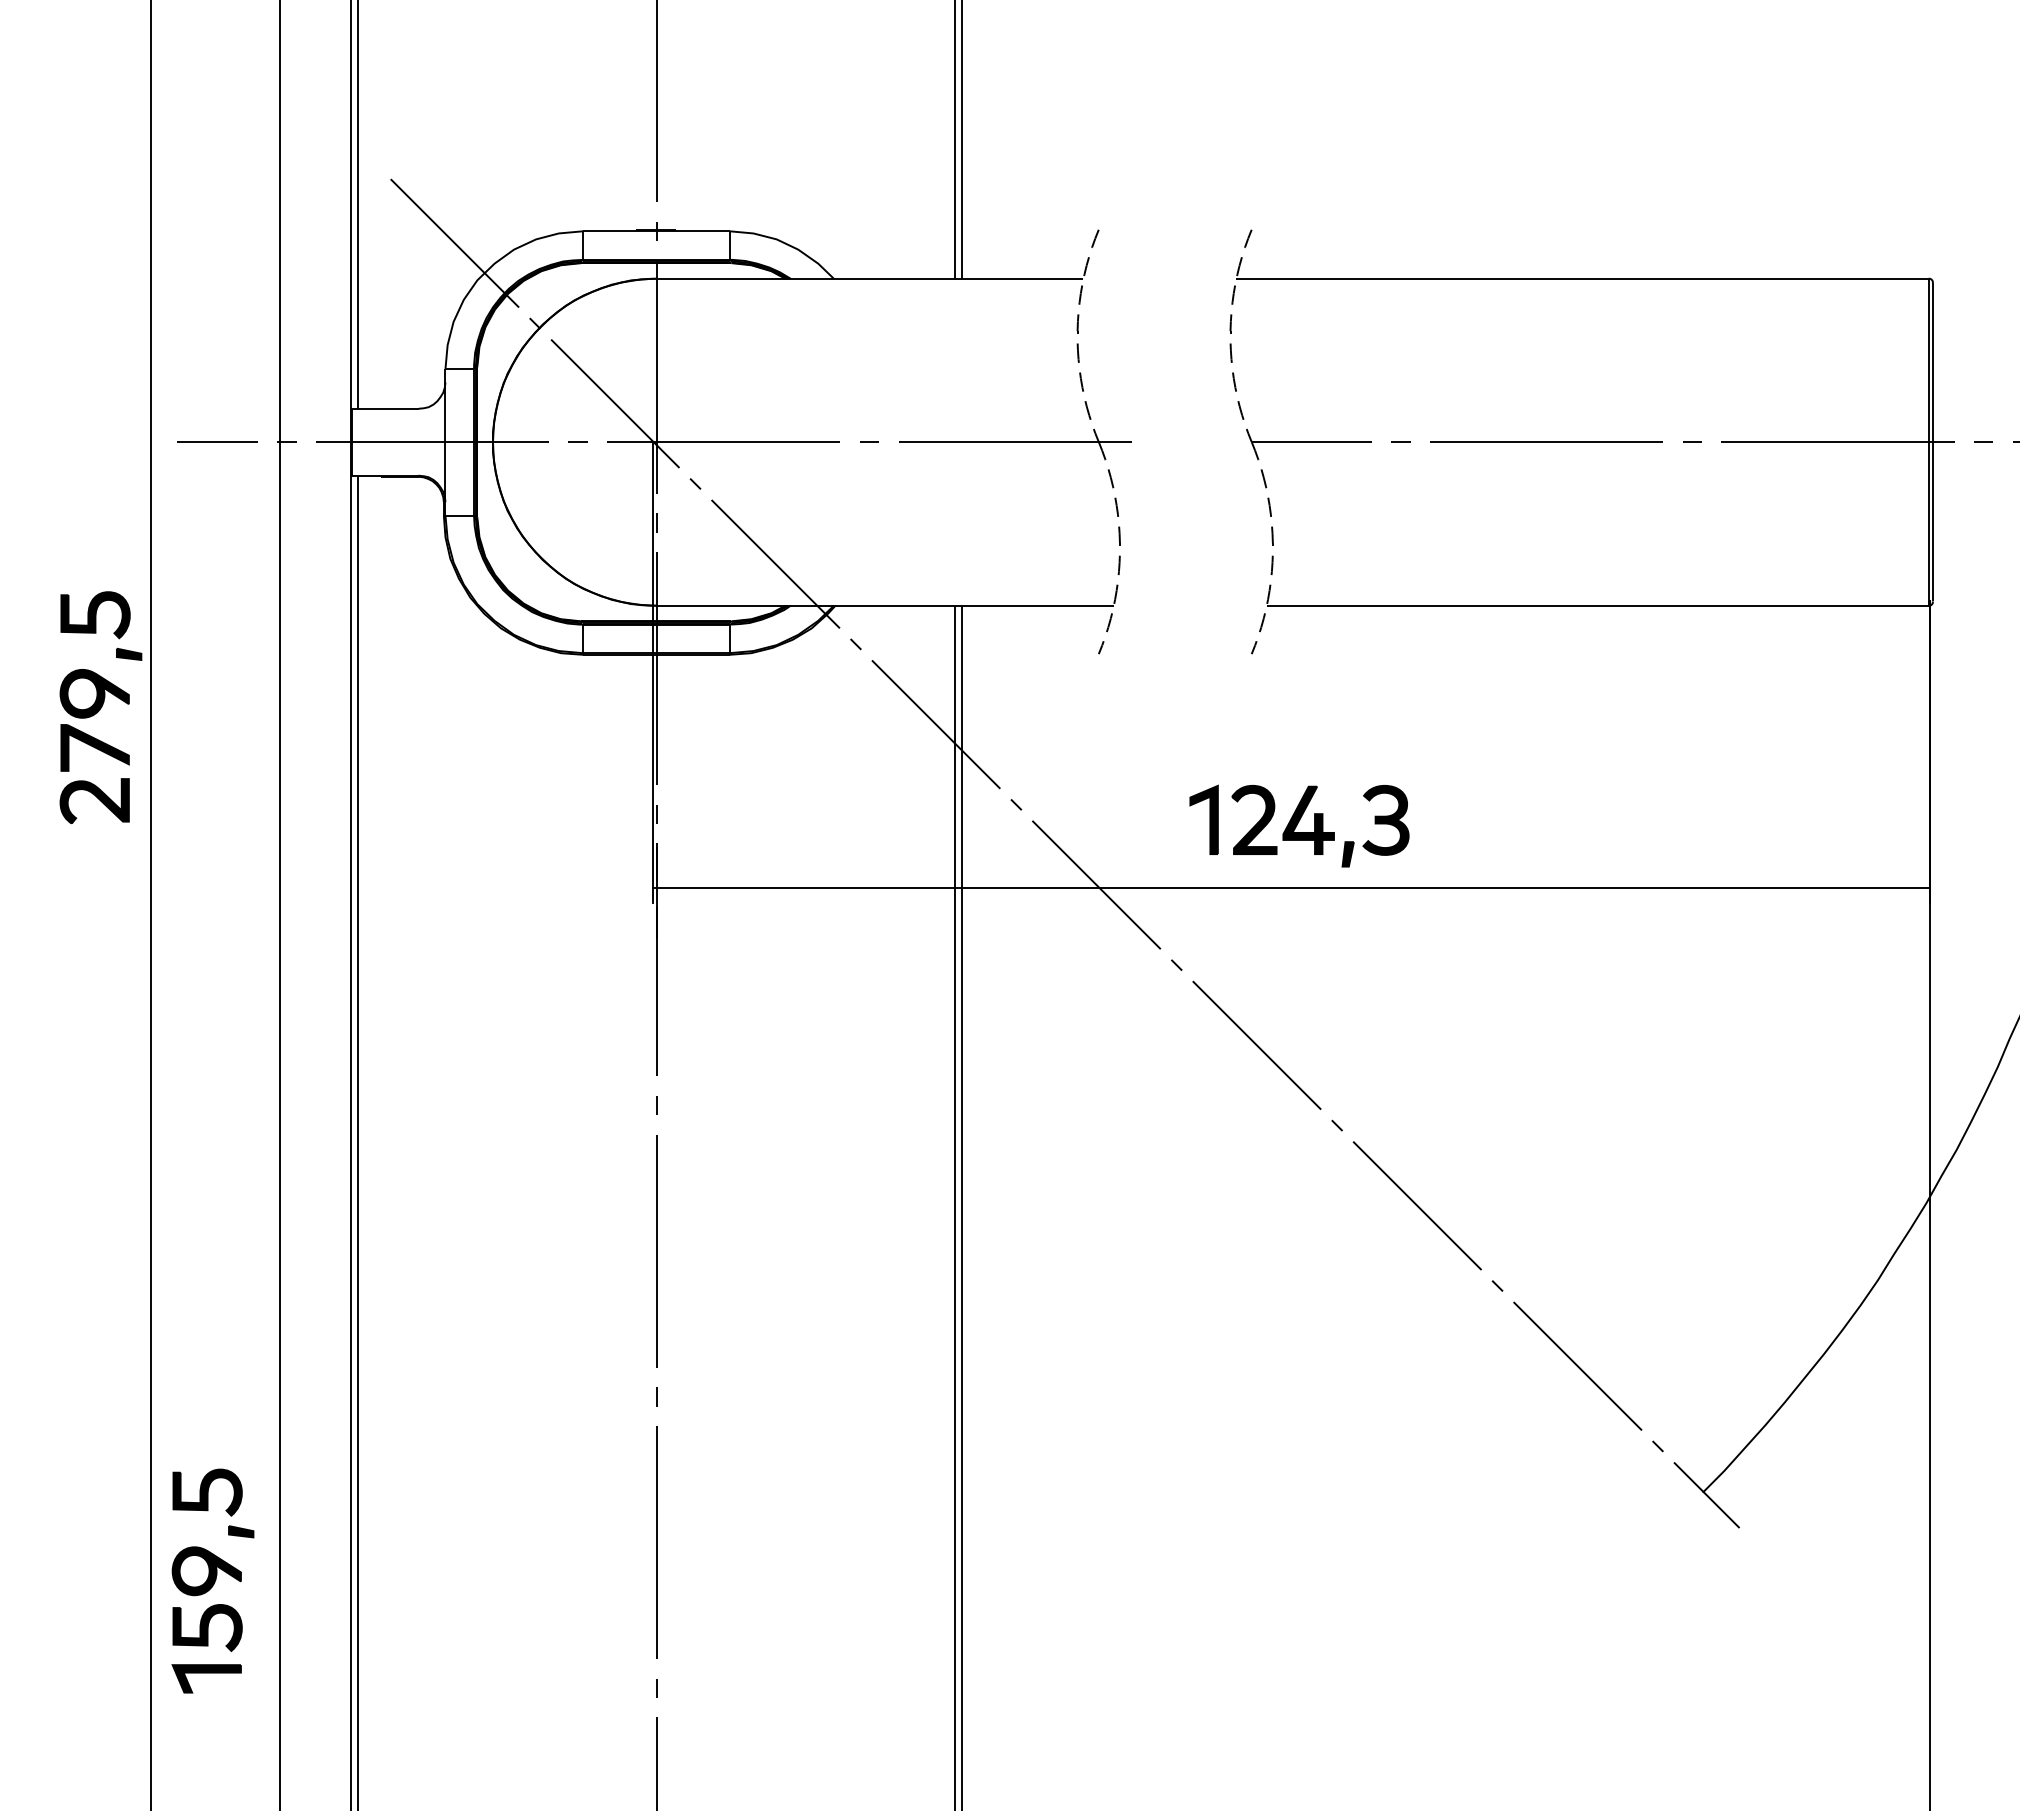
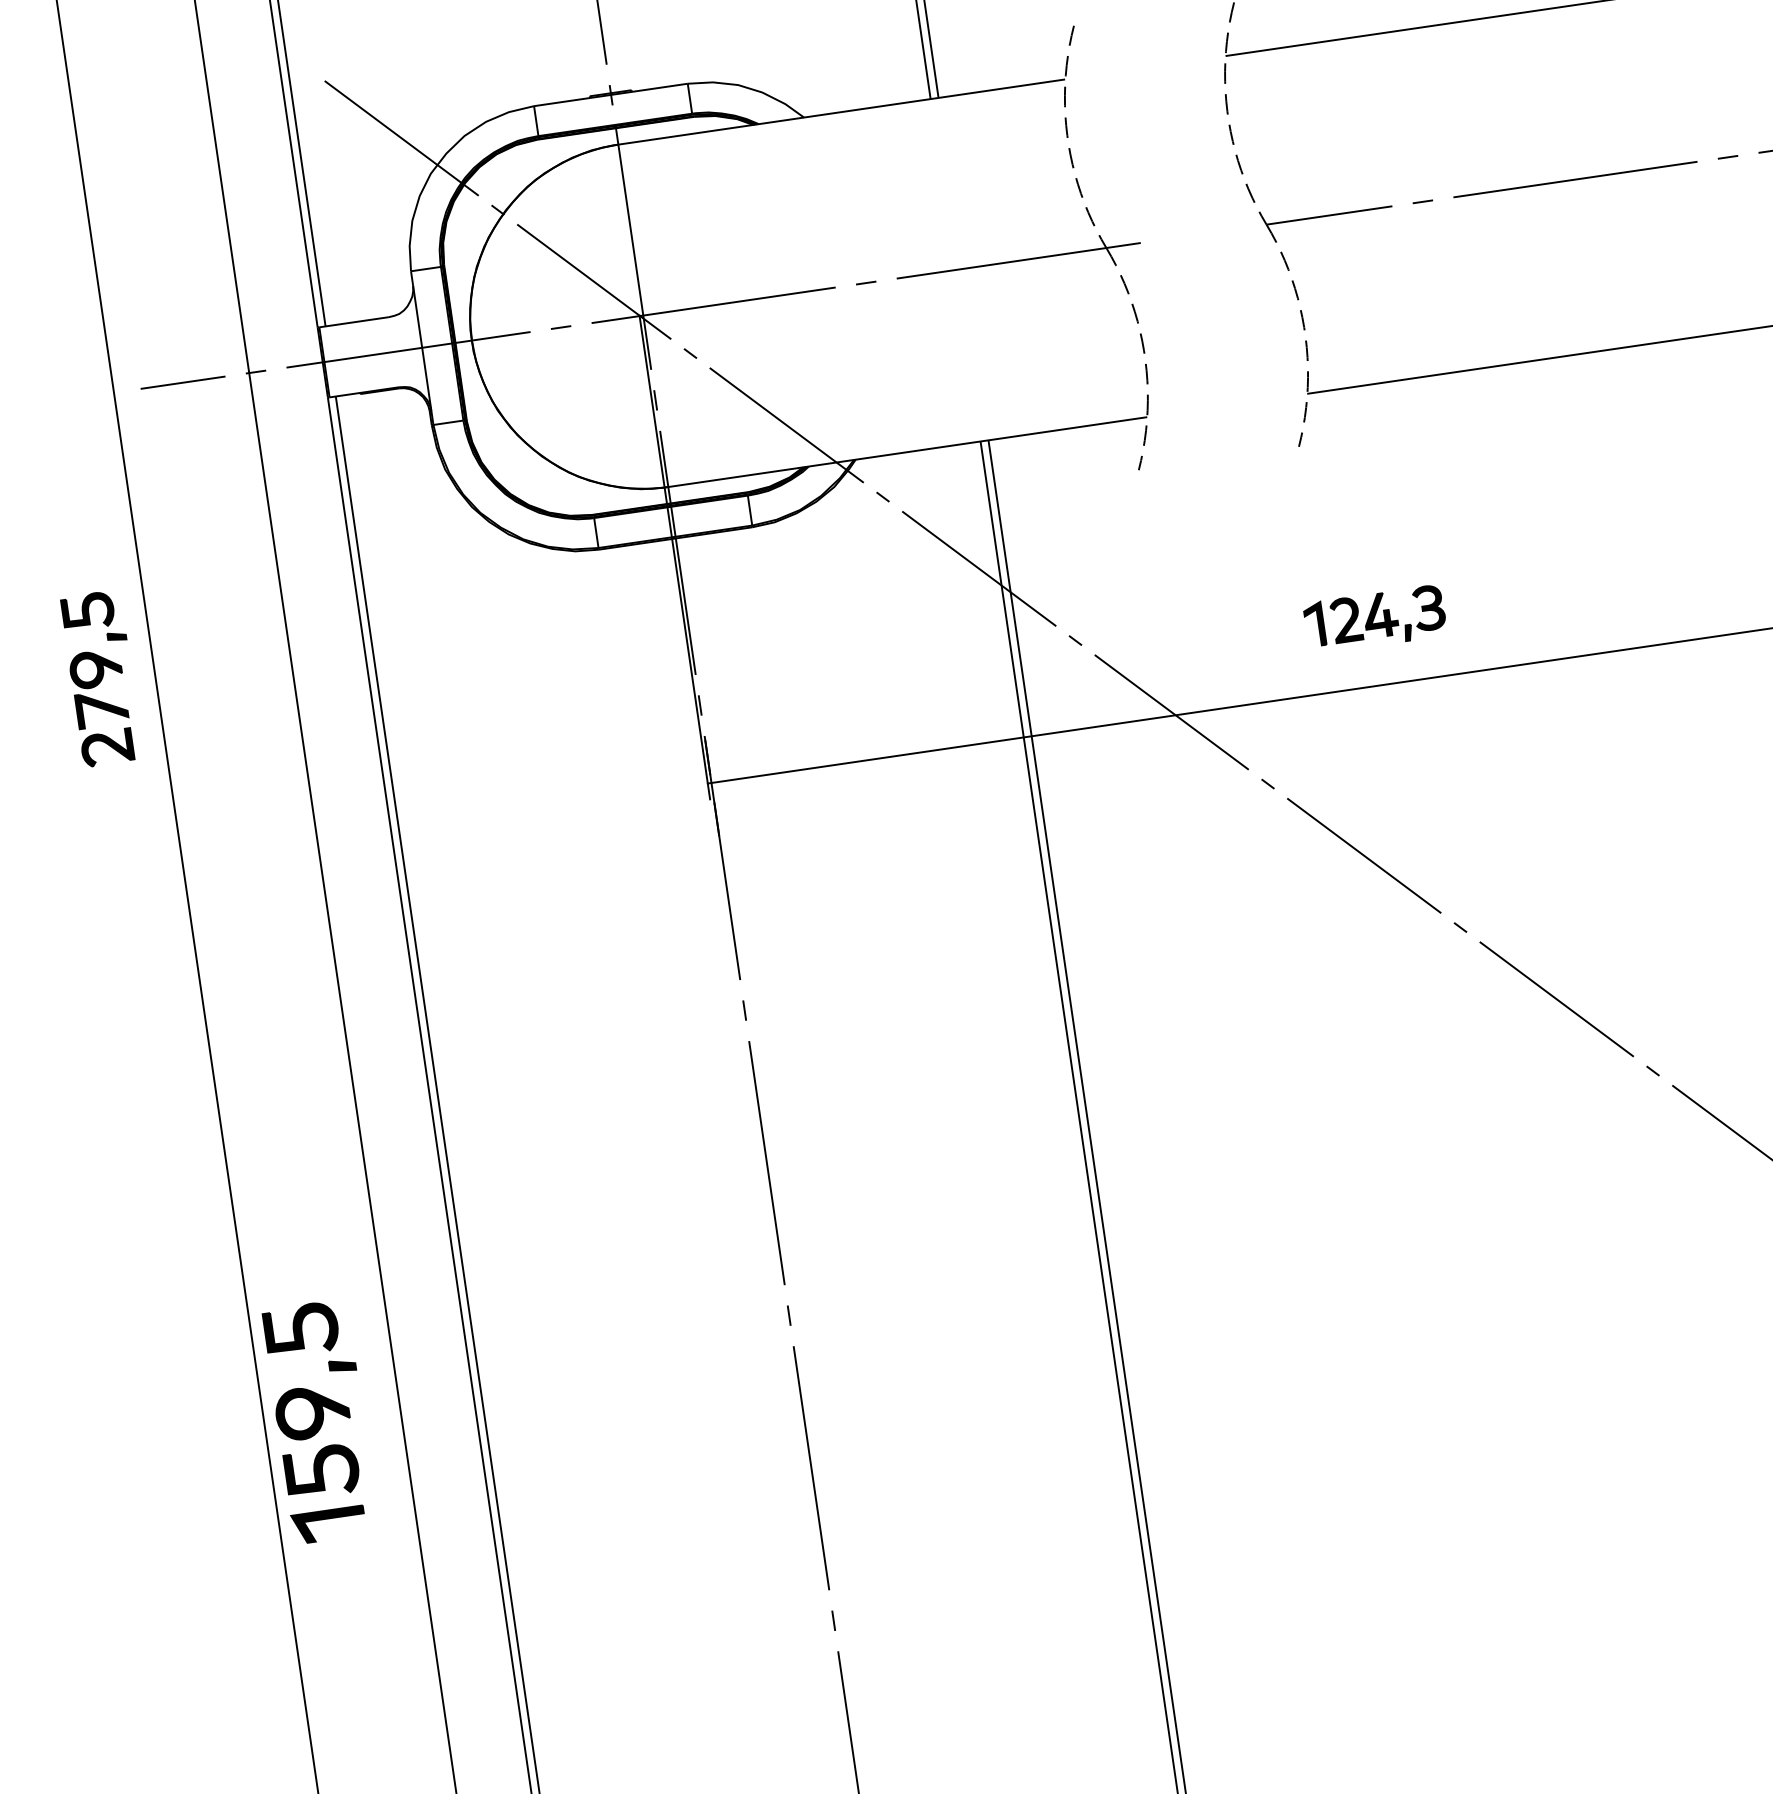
part: (100, 707) -> (101, 678), size x0.7
part: (1299, 825) -> (1375, 619), size x0.6
part: (212, 1580) -> (319, 1421), moved

